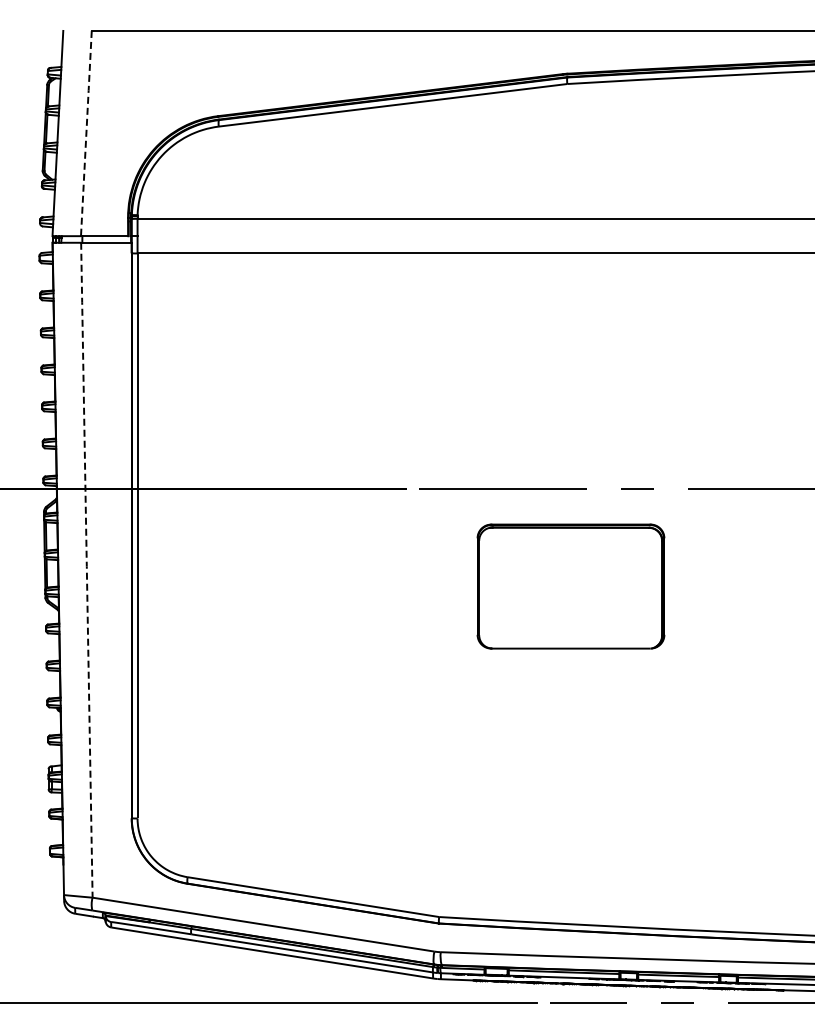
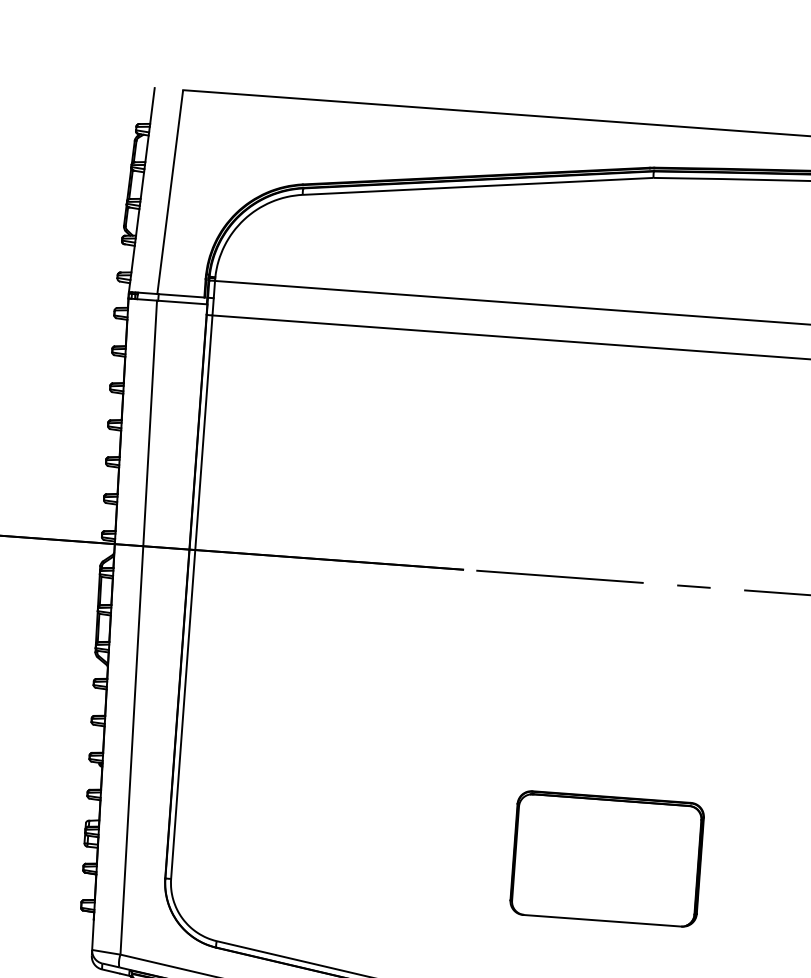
line: (86, 133) -> (170, 192), dashed -> solid
line: (86, 569) -> (138, 626), dashed -> solid
part: (570, 586) -> (606, 858), moved

